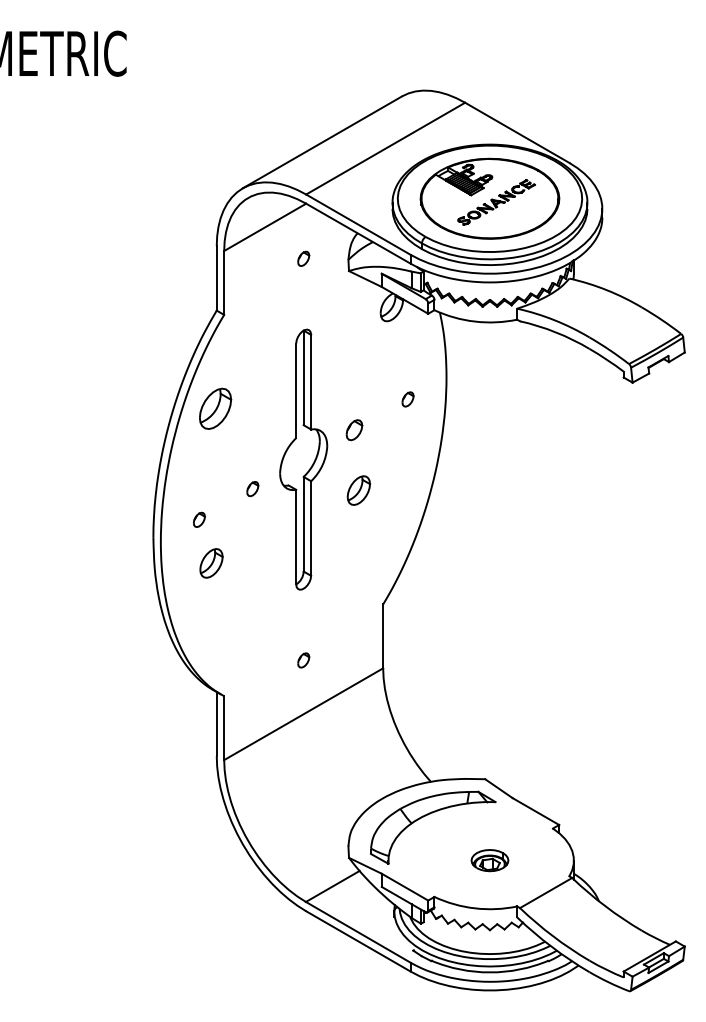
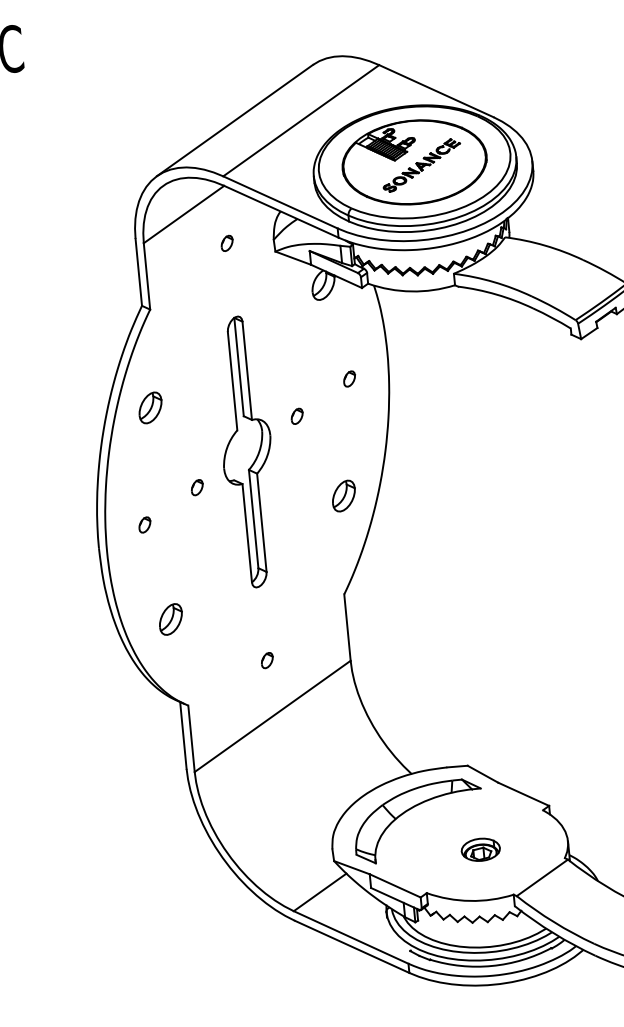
part: (215, 408) -> (150, 407), size x0.71
part: (354, 430) -> (297, 416), size x0.71
part: (358, 490) -> (343, 496), moved
part: (211, 563) -> (170, 619), moved

